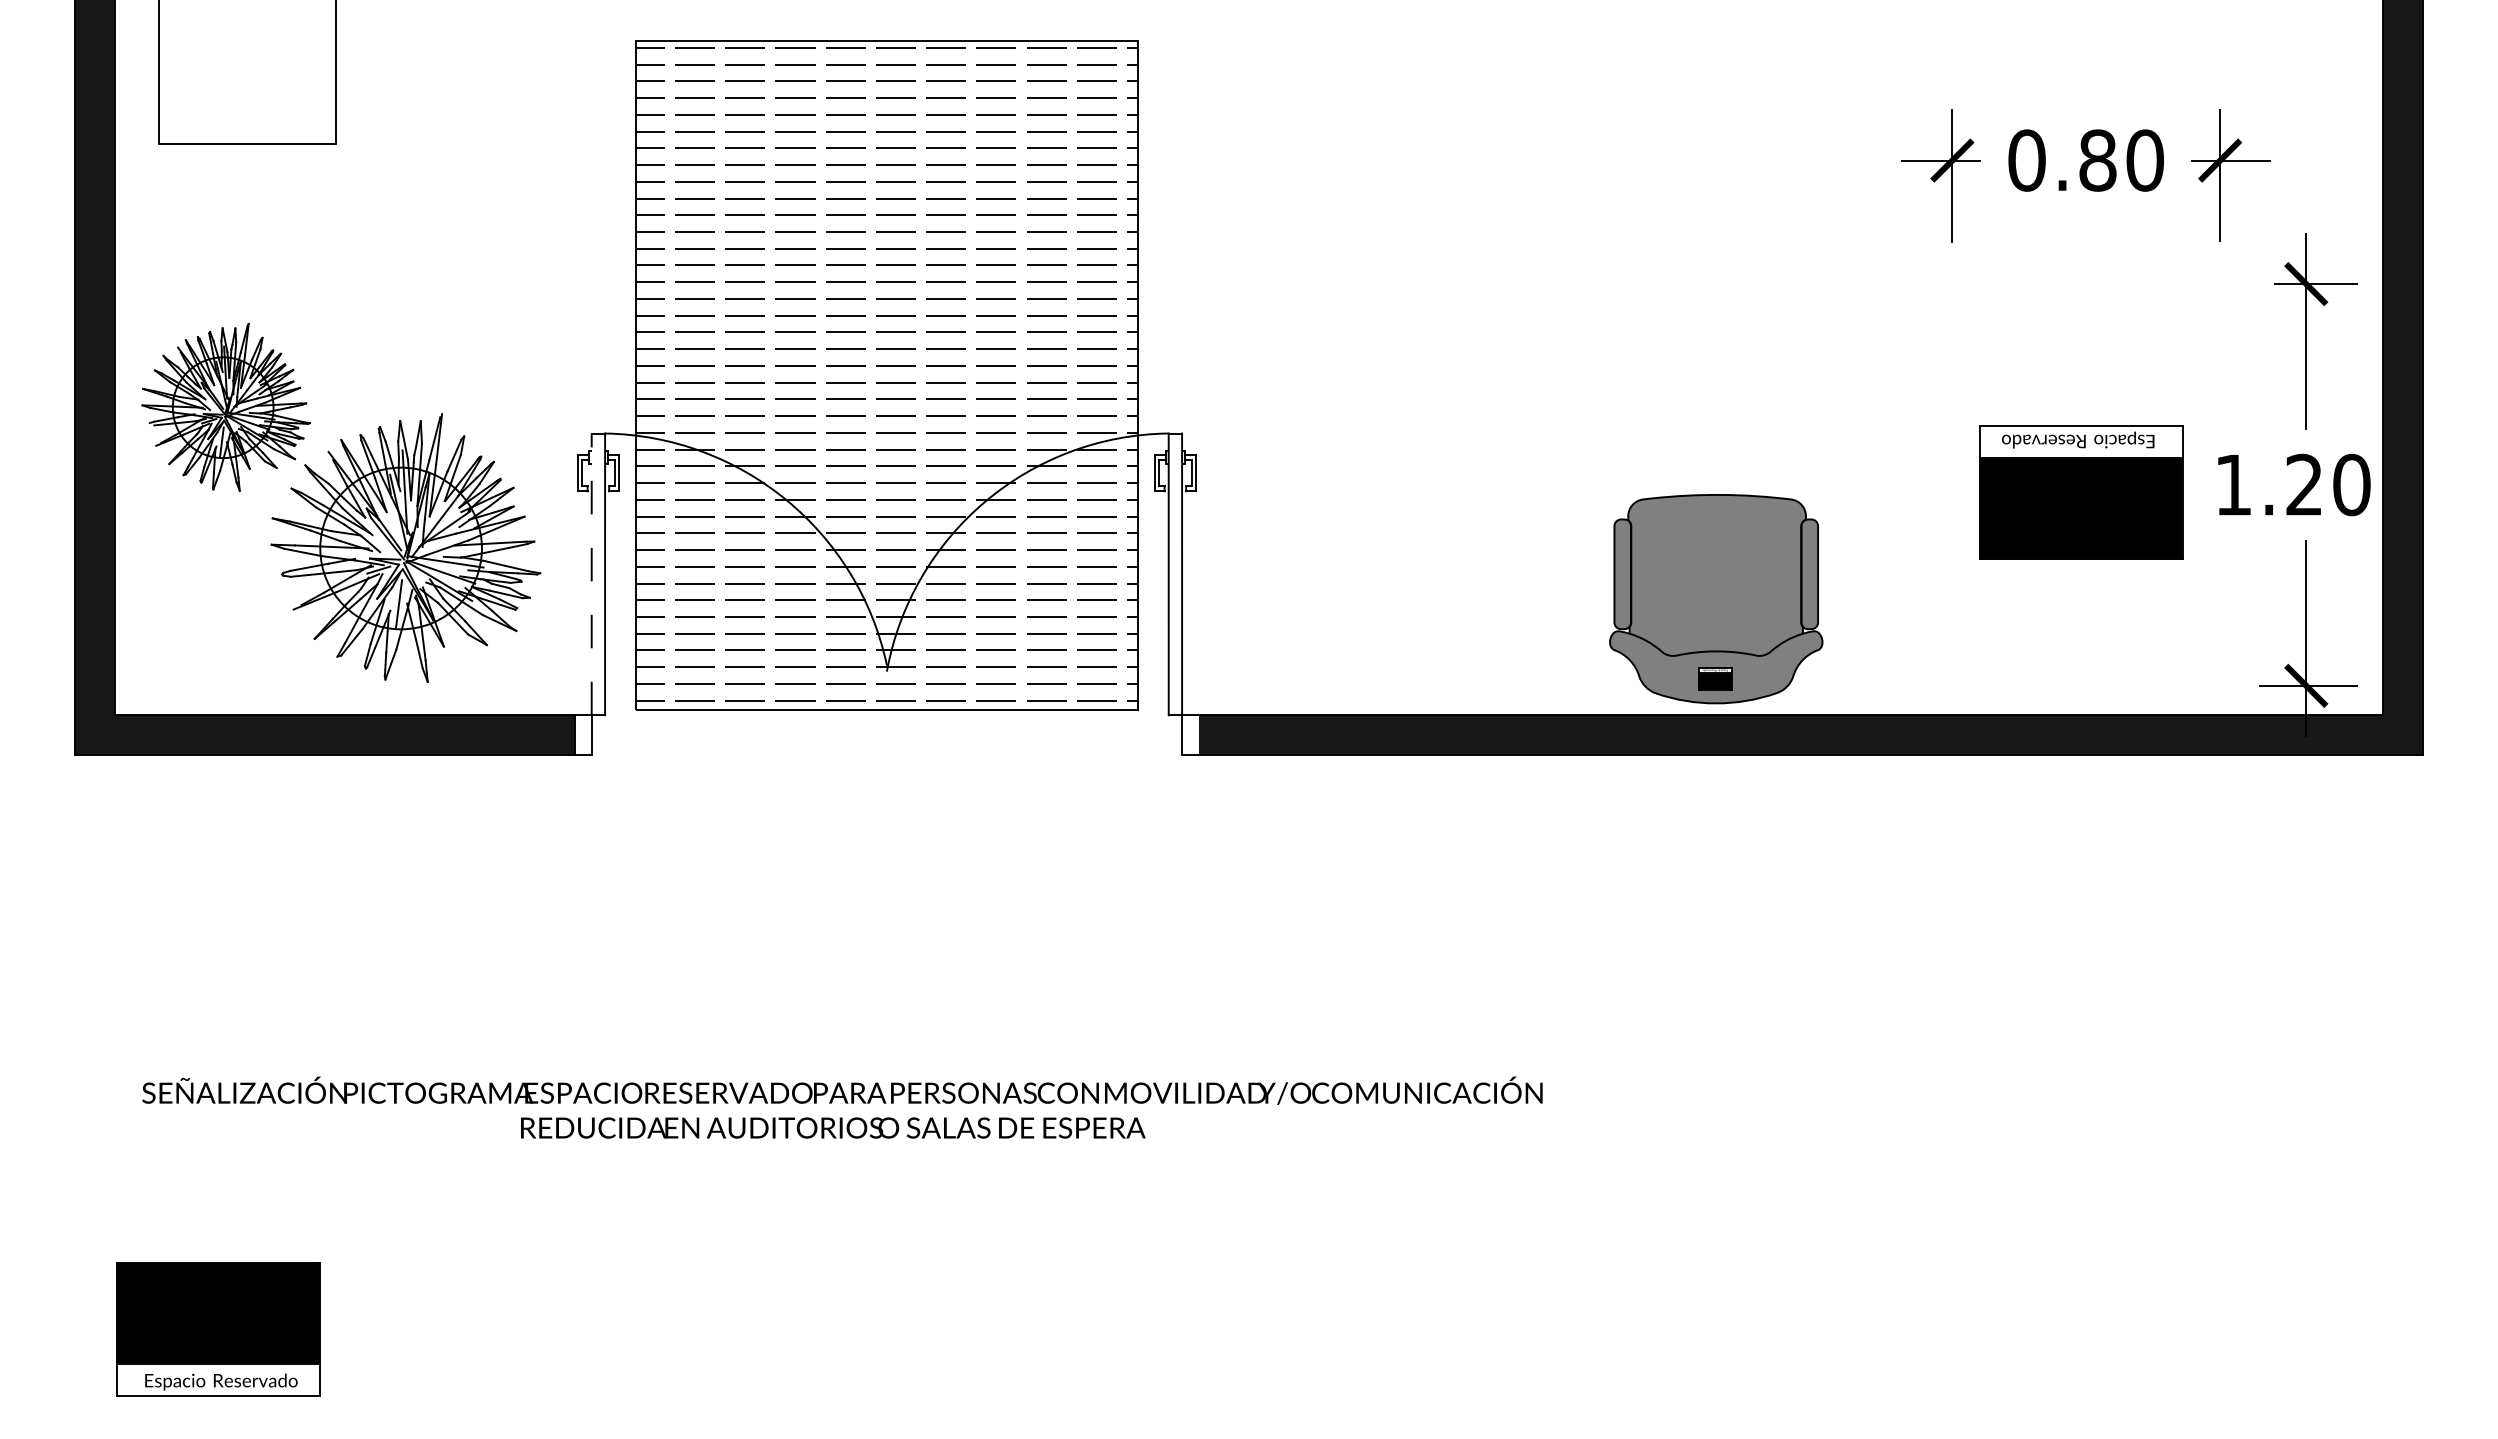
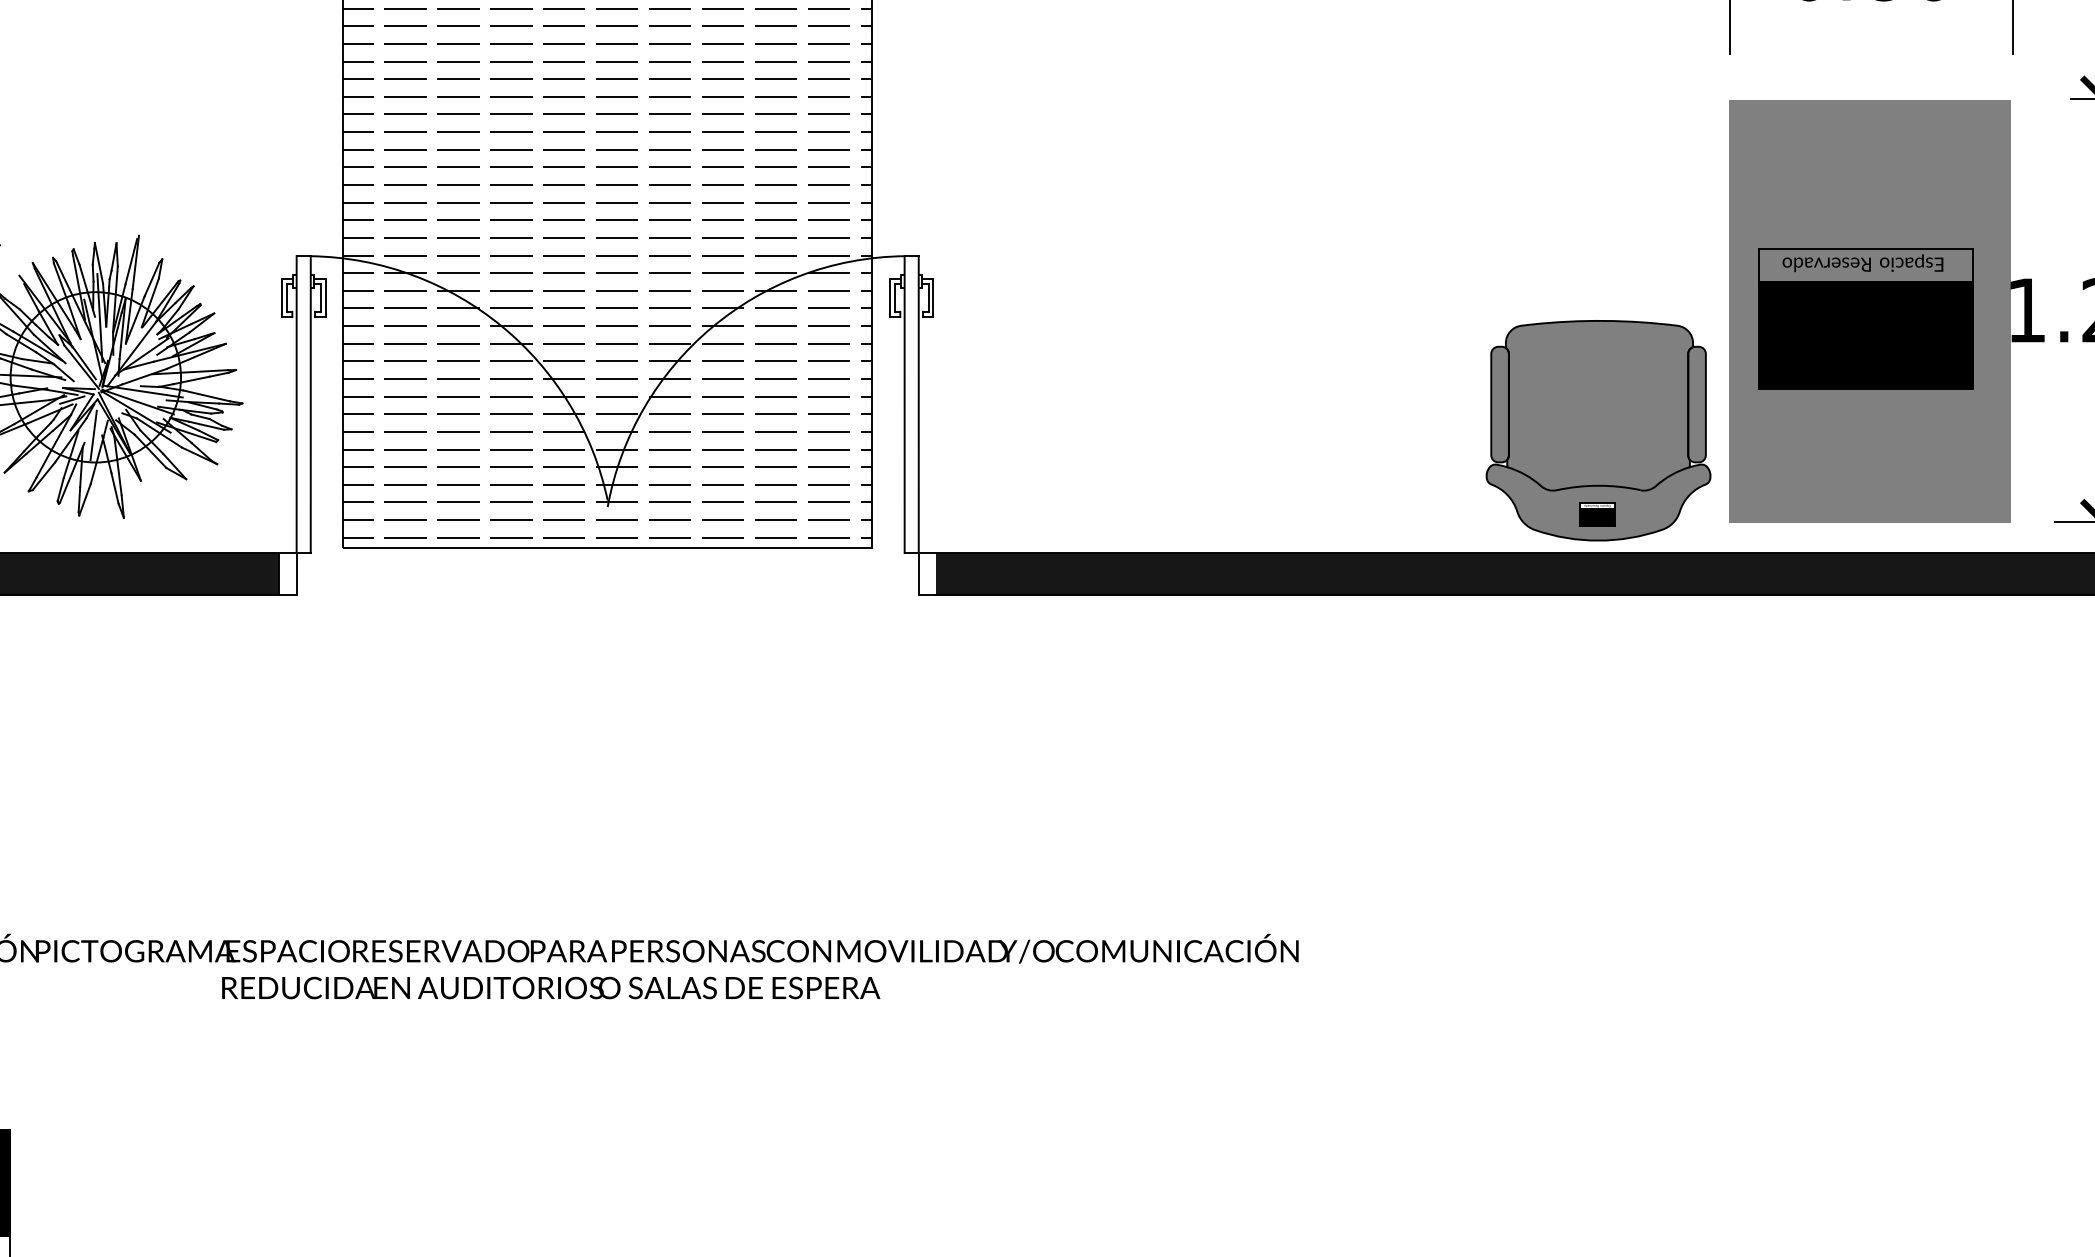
fill: (2085, 485) -> (1870, 310), added
line: (591, 574) -> (296, 404), dashed -> solid
part: (1716, 599) -> (1598, 431), moved

